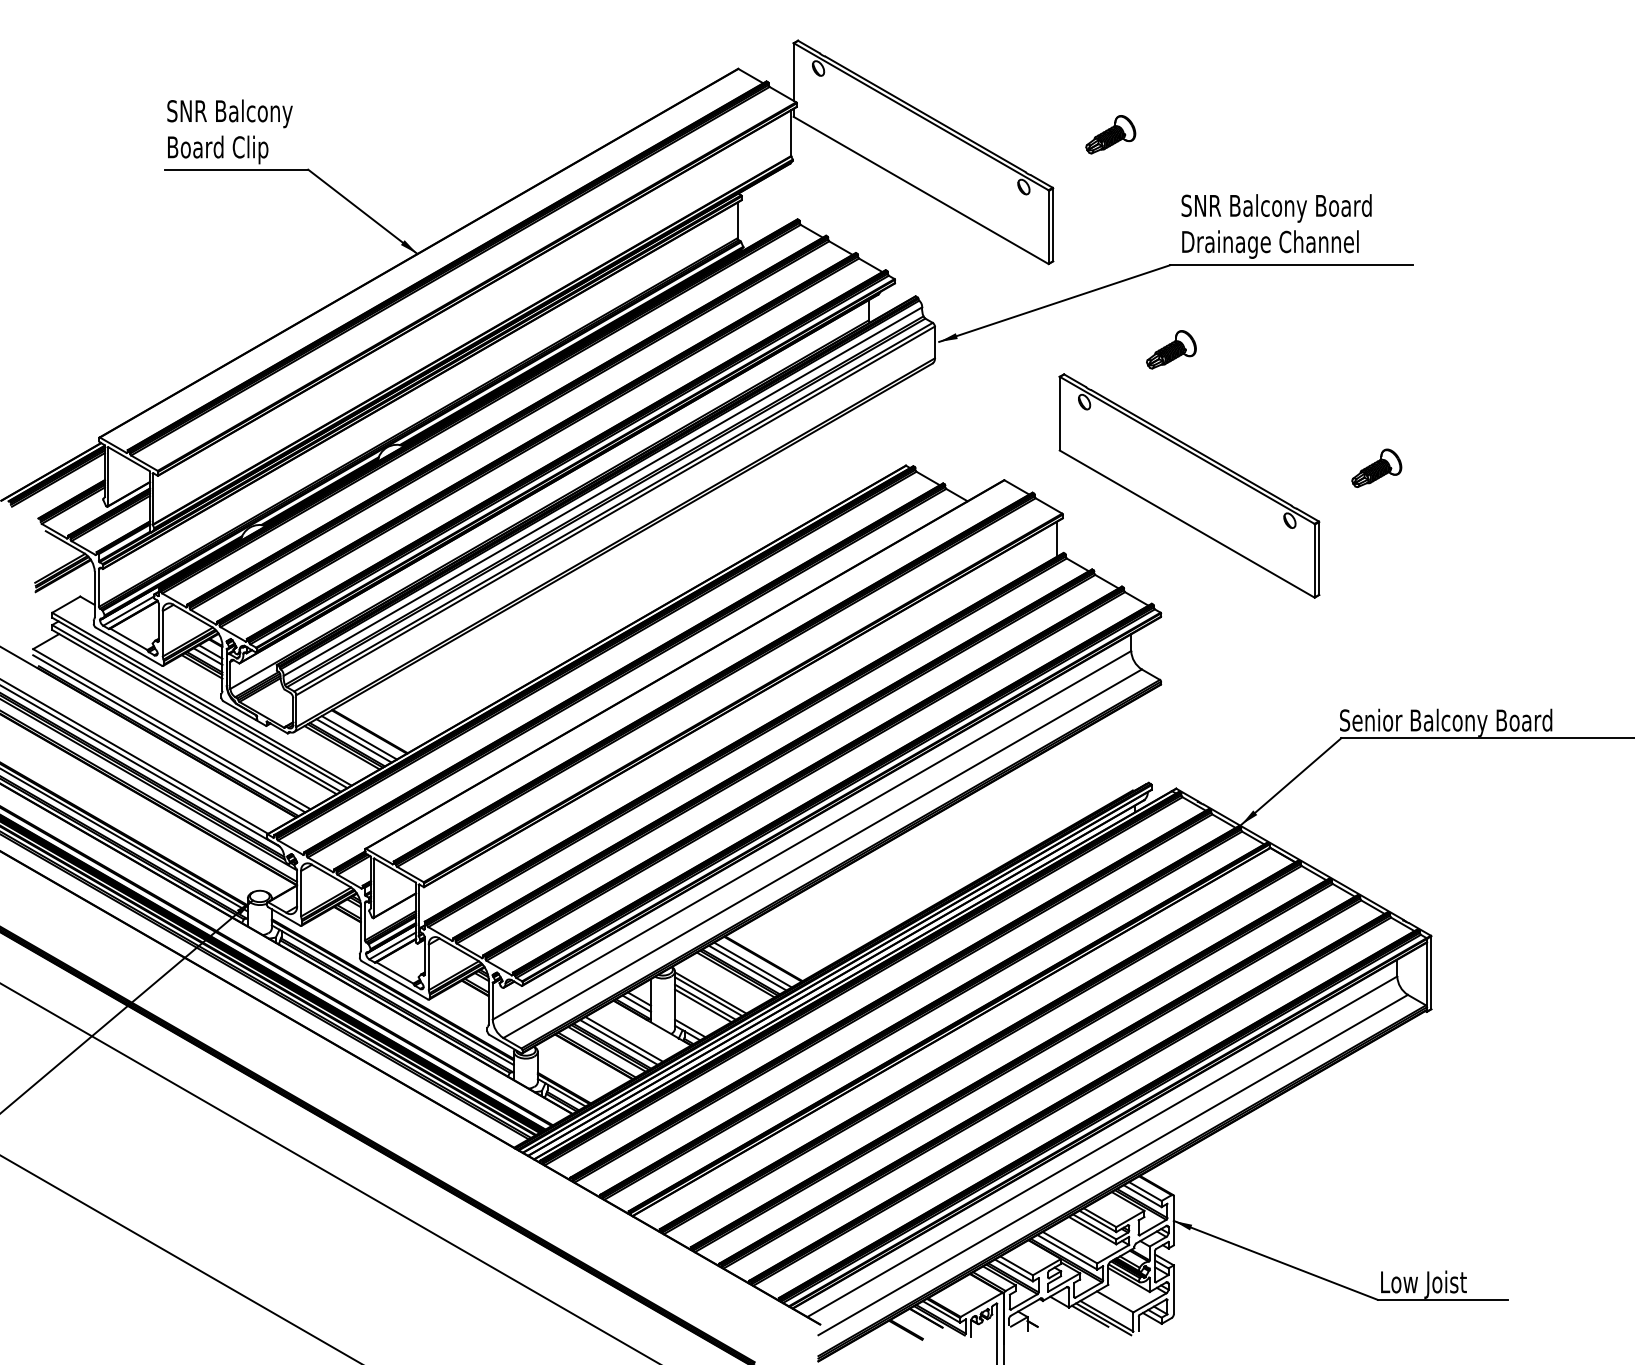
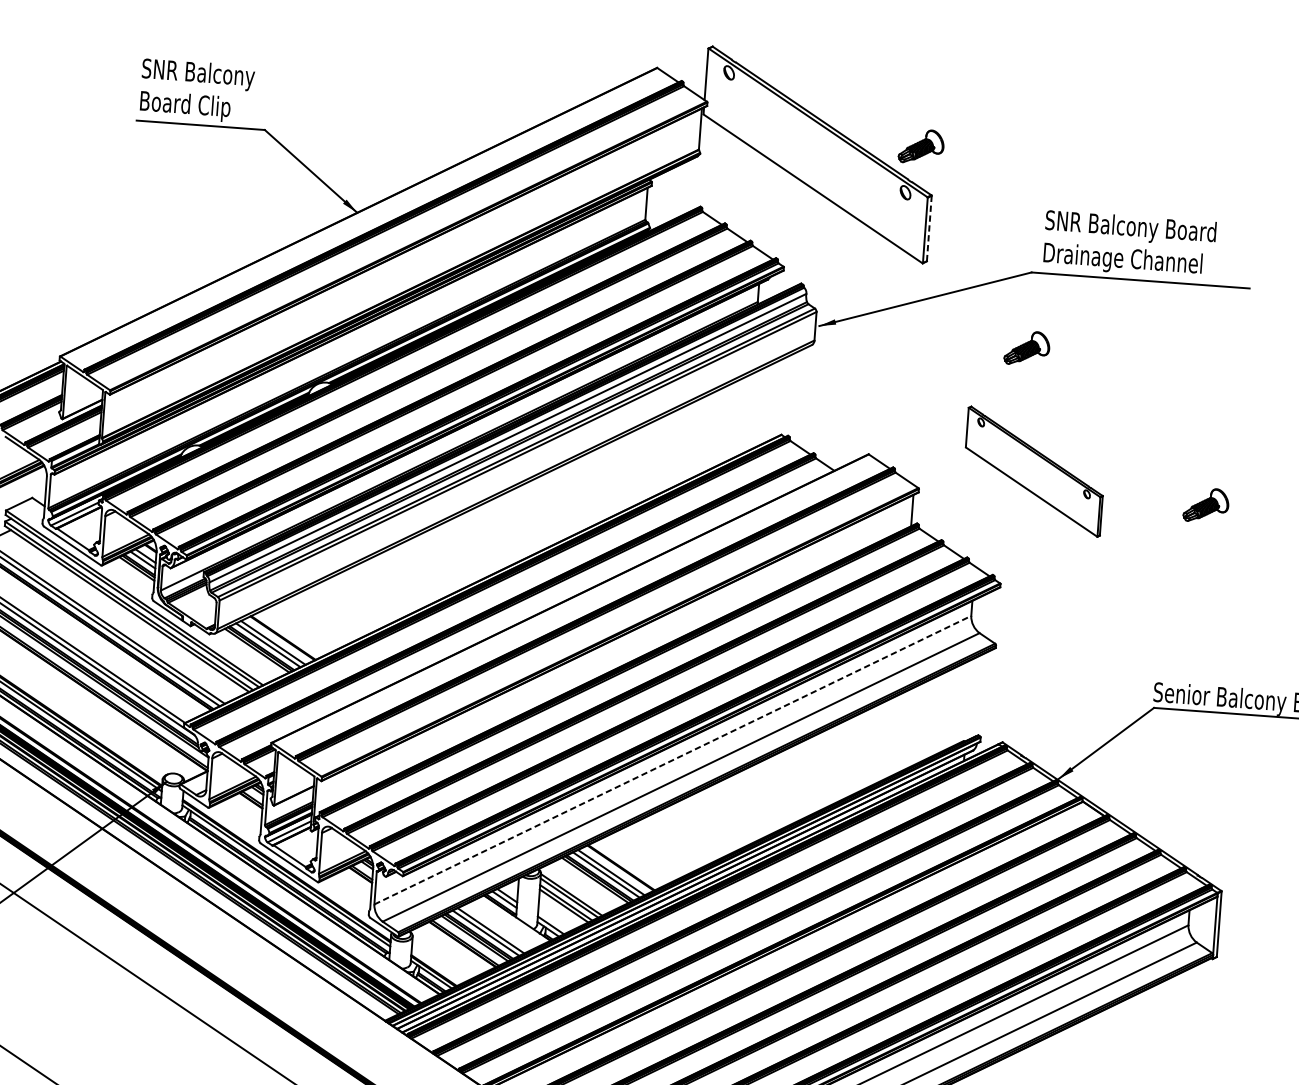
part: (1110, 134) -> (921, 146), moved
line: (1053, 224) -> (929, 228), solid -> dashed
part: (1376, 467) -> (1206, 504), moved
part: (1189, 485) -> (1034, 471), size x0.6
line: (812, 835) -> (673, 760), solid -> dashed

